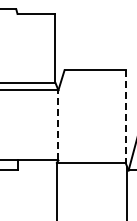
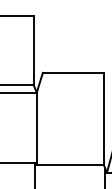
line: (125, 117) -> (103, 119), dashed -> solid
line: (58, 124) -> (36, 126), dashed -> solid

